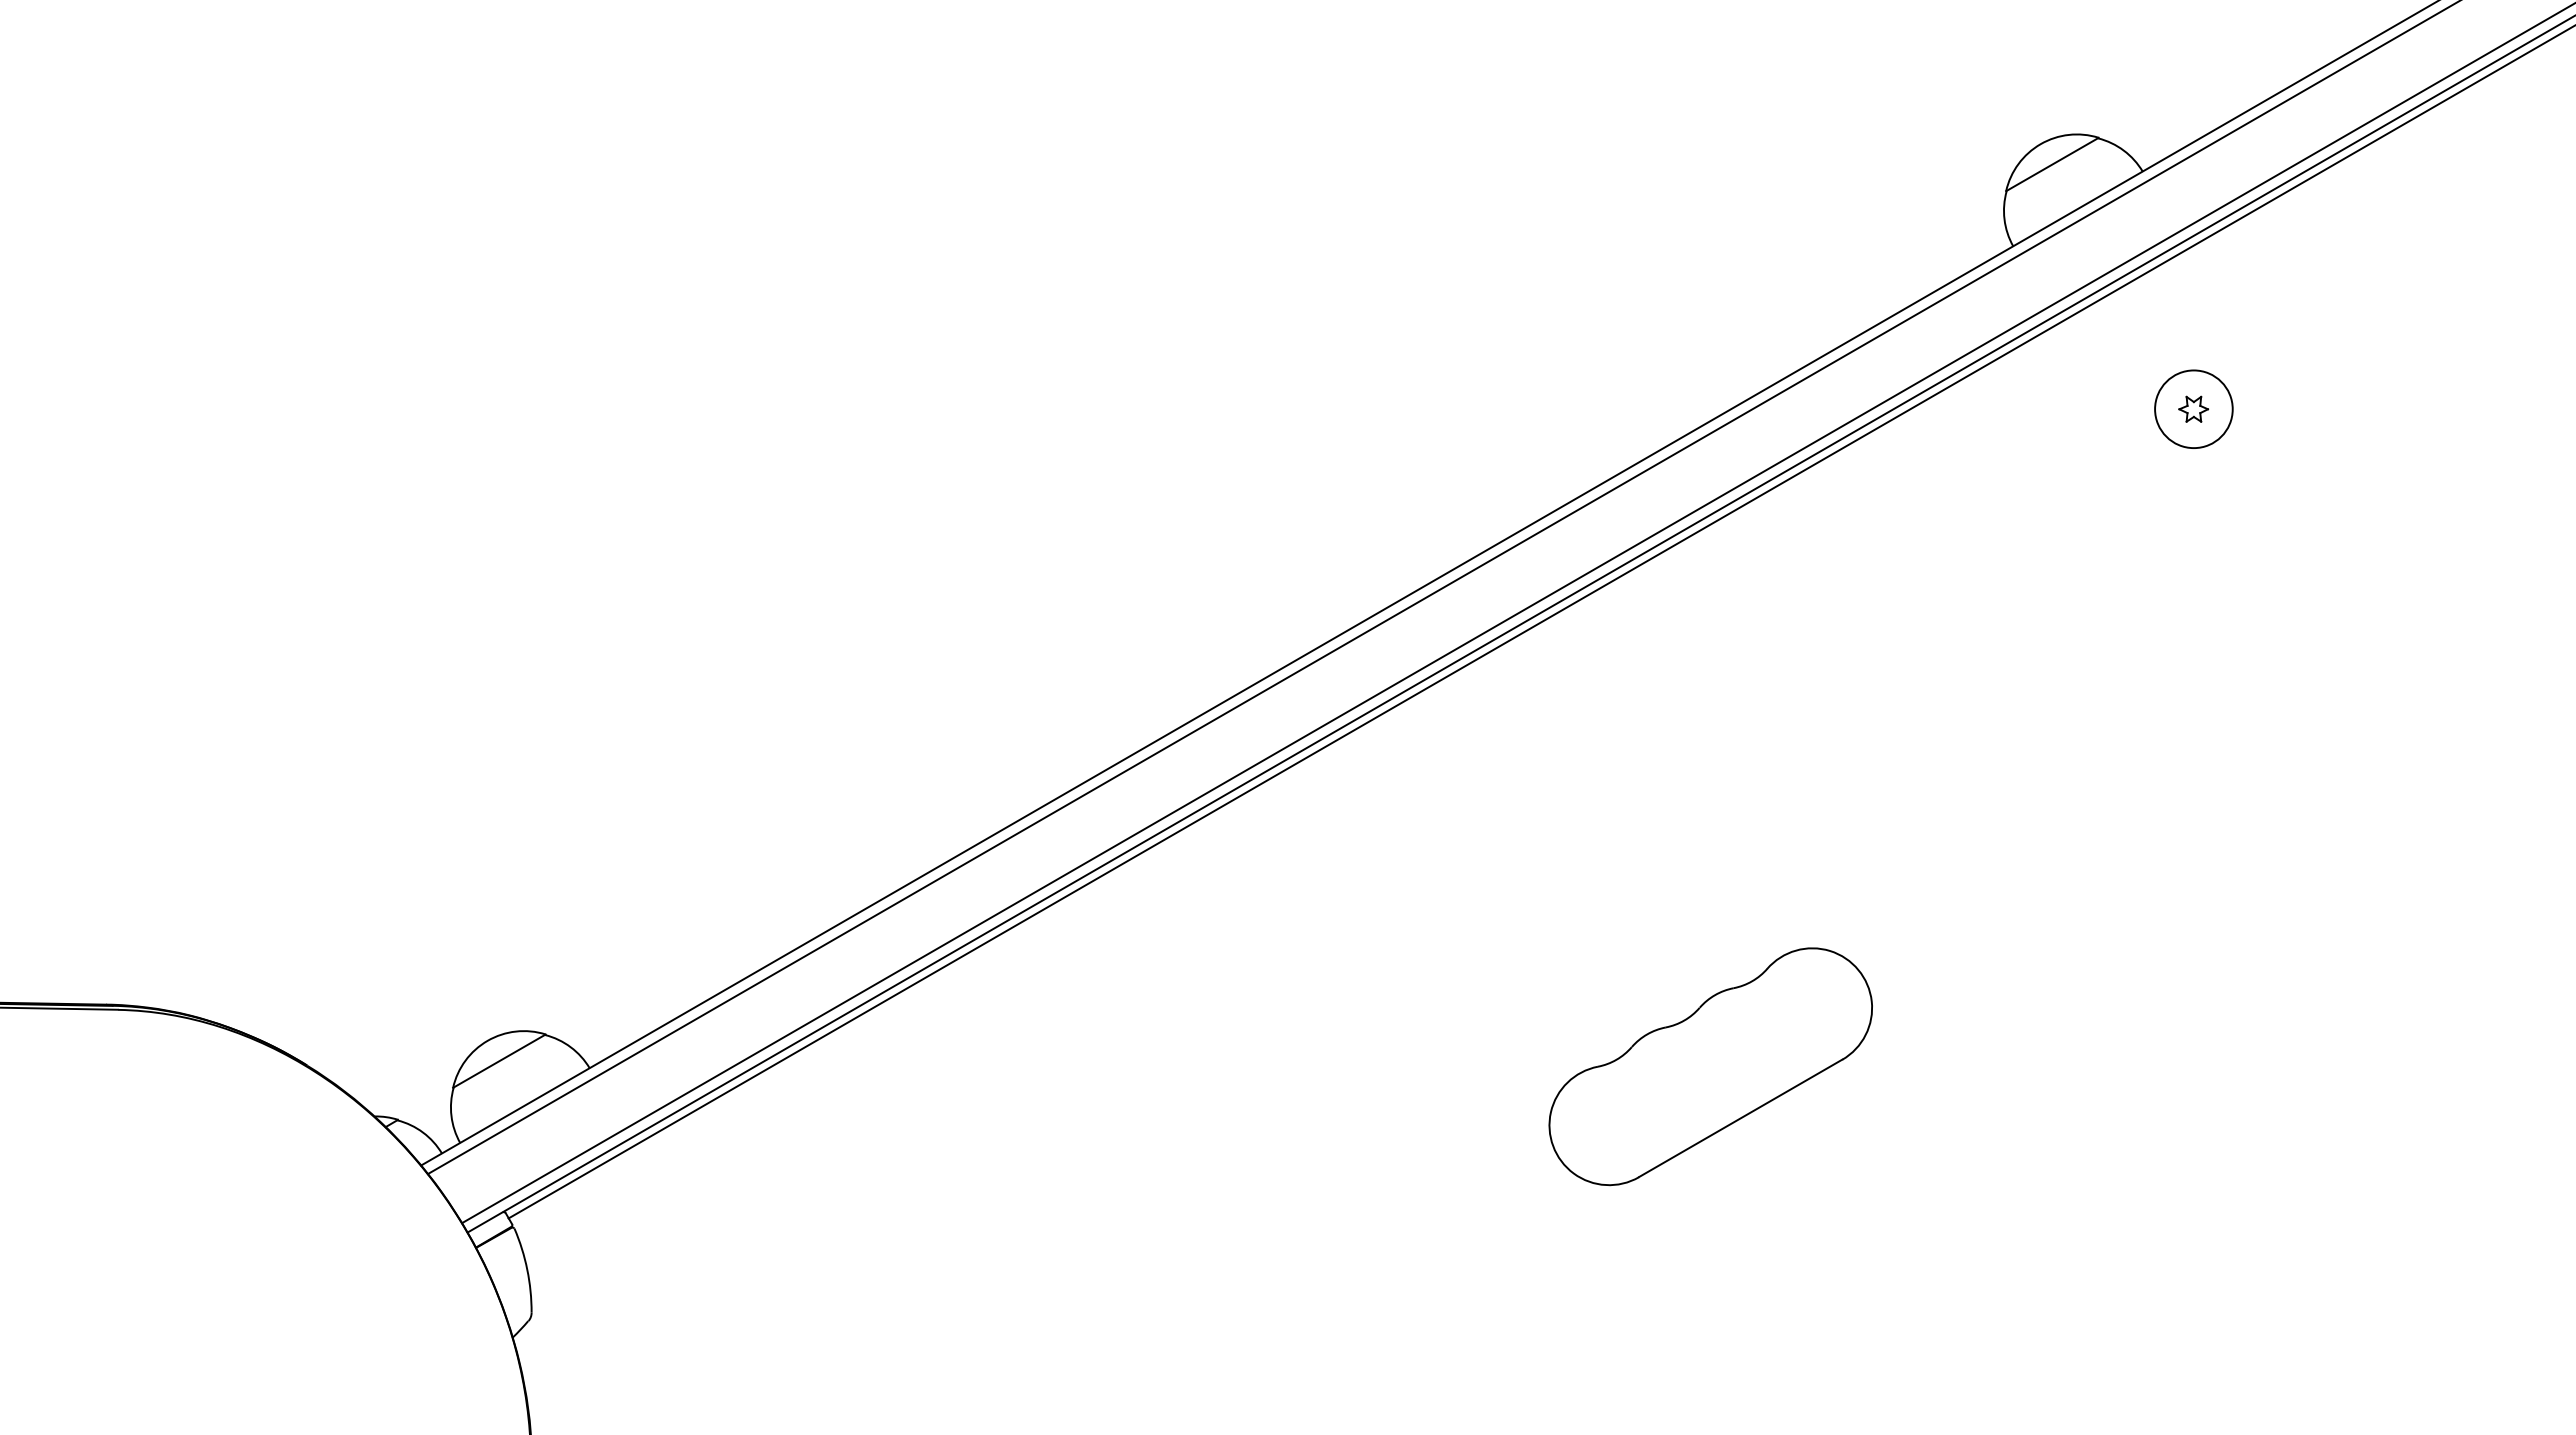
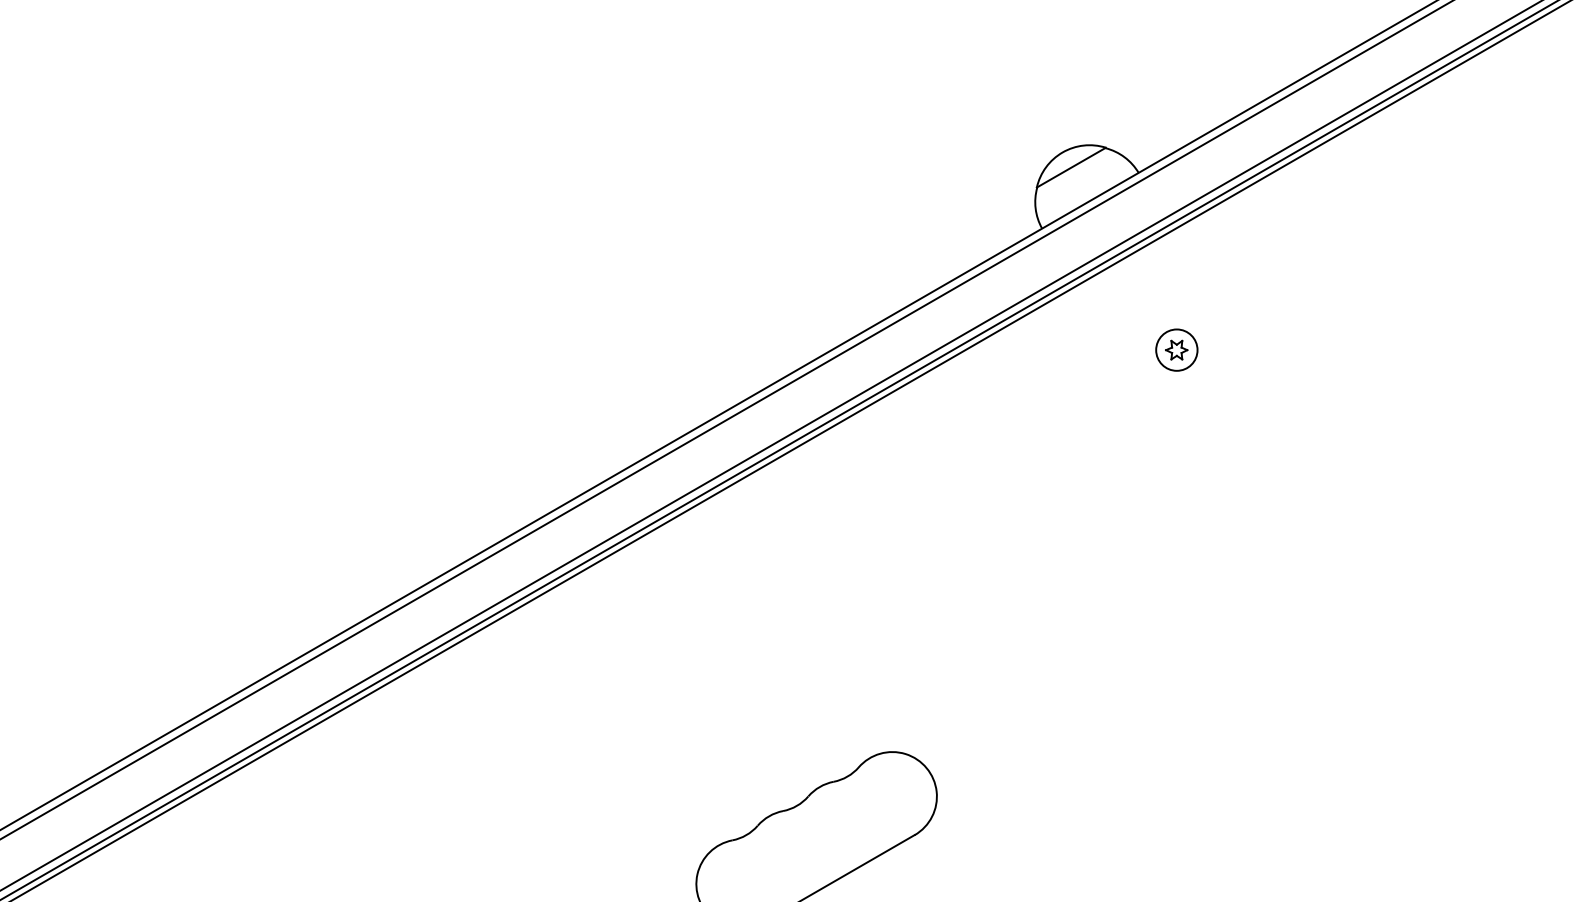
circle: (2193, 409) -> (1176, 350), size x0.71

